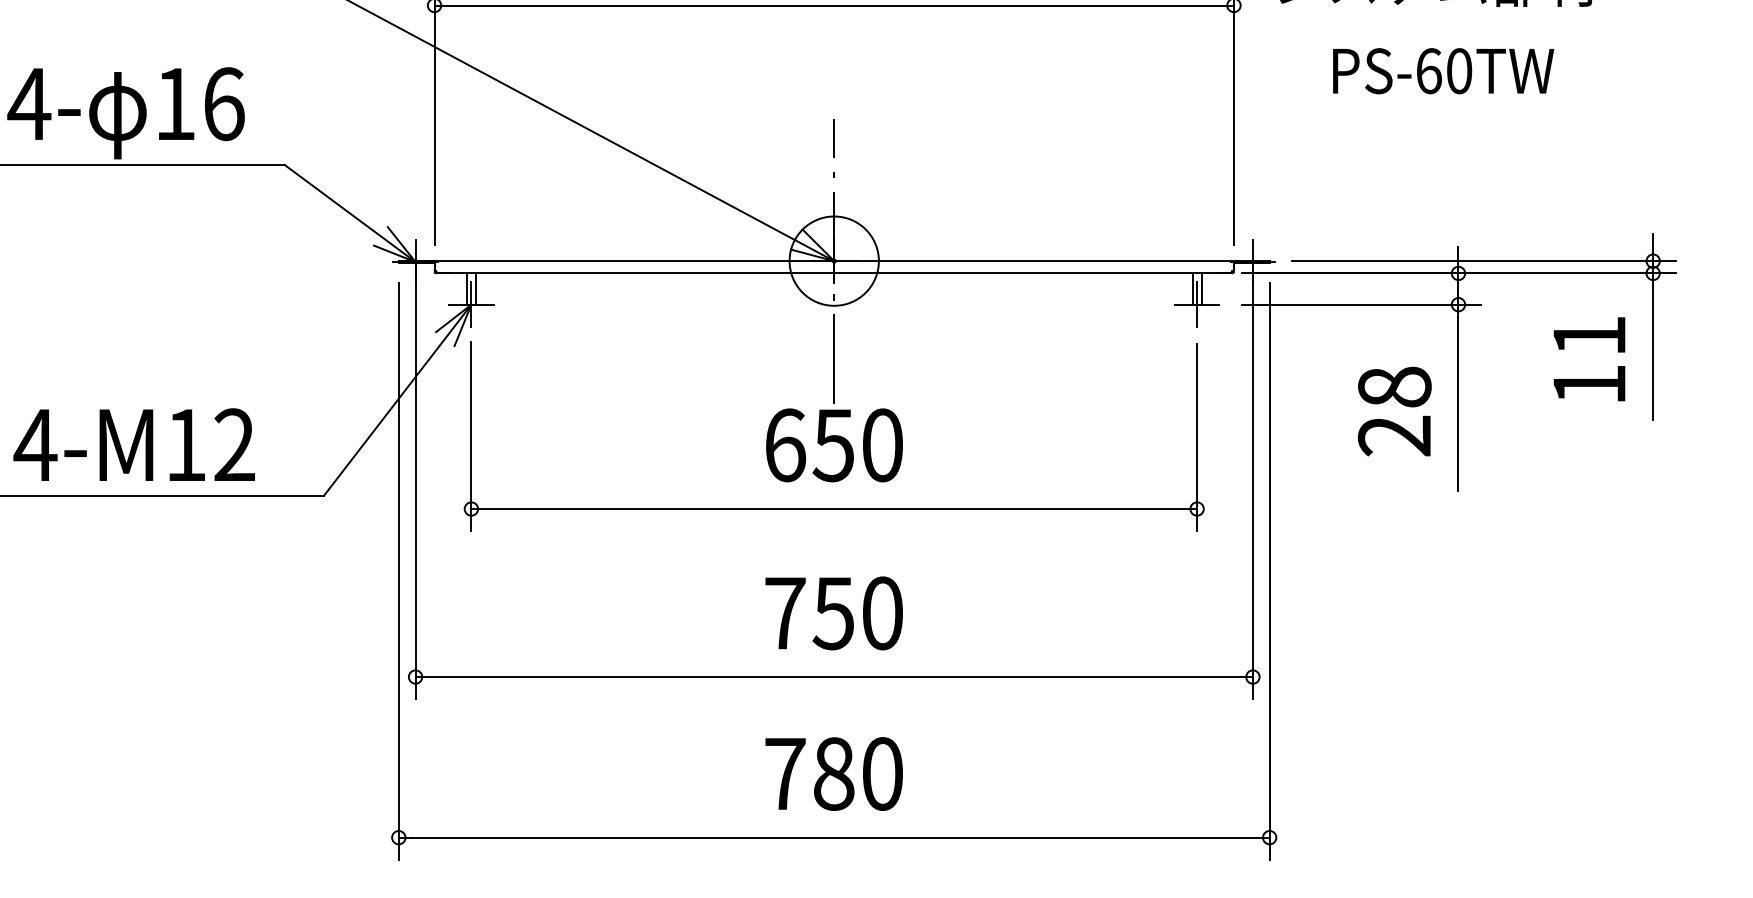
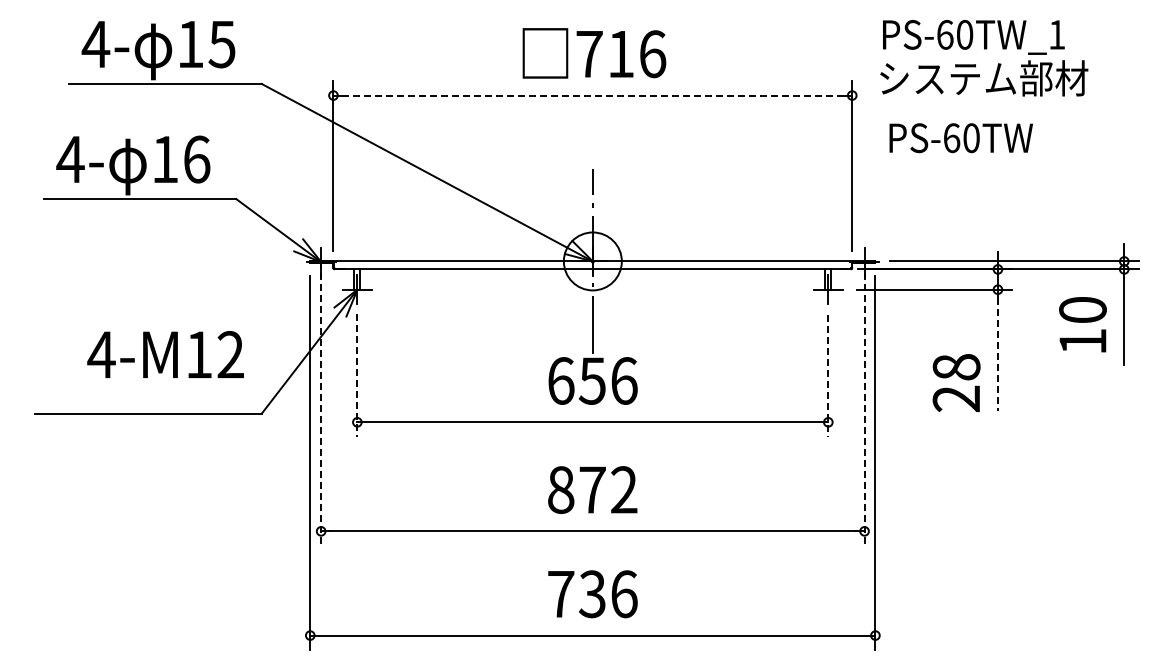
line: (833, 5) -> (592, 95), solid -> dashed
text: (1442, 71) -> (960, 138), moved
text: (1588, 335) -> (1082, 309), 11 -> 10
line: (1457, 406) -> (997, 355), solid -> dashed
text: (1394, 410) -> (956, 382), moved
line: (1197, 436) -> (828, 375), solid -> dashed
line: (471, 438) -> (357, 376), solid -> dashed
text: (134, 444) -> (165, 354), moved
text: (883, 444) -> (624, 380), 650 -> 656
line: (416, 480) -> (321, 403), solid -> dashed
line: (1252, 480) -> (864, 403), solid -> dashed
text: (833, 612) -> (592, 489), 750 -> 872
text: (858, 774) -> (608, 594), 780 -> 736

